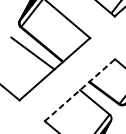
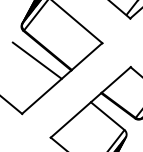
line: (80, 90) -> (91, 102), dashed -> solid

